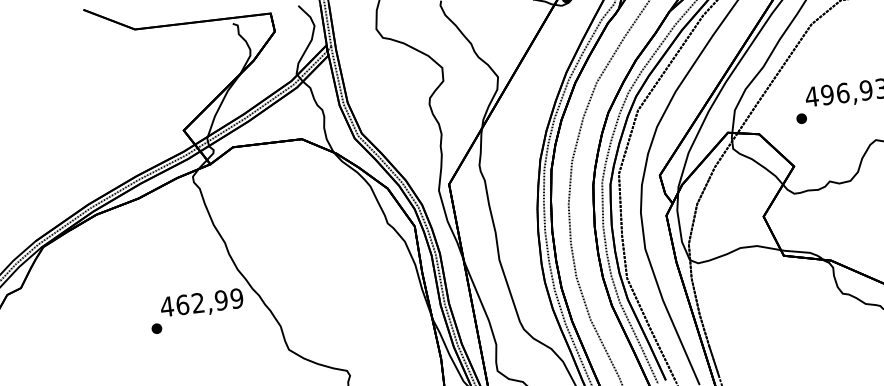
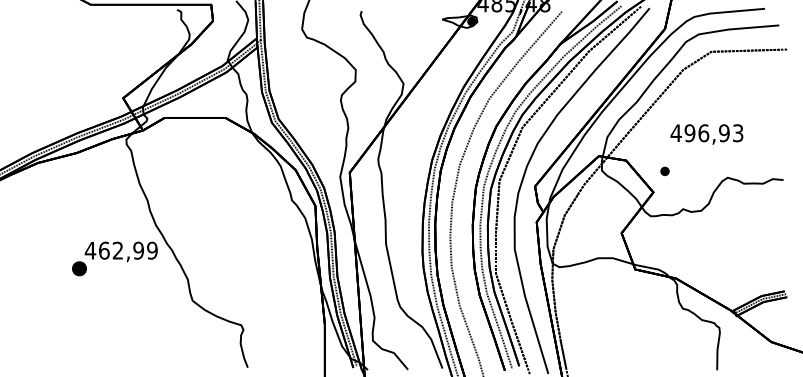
part: (801, 117) -> (664, 170), moved
part: (155, 328) -> (78, 268), size x1.6

